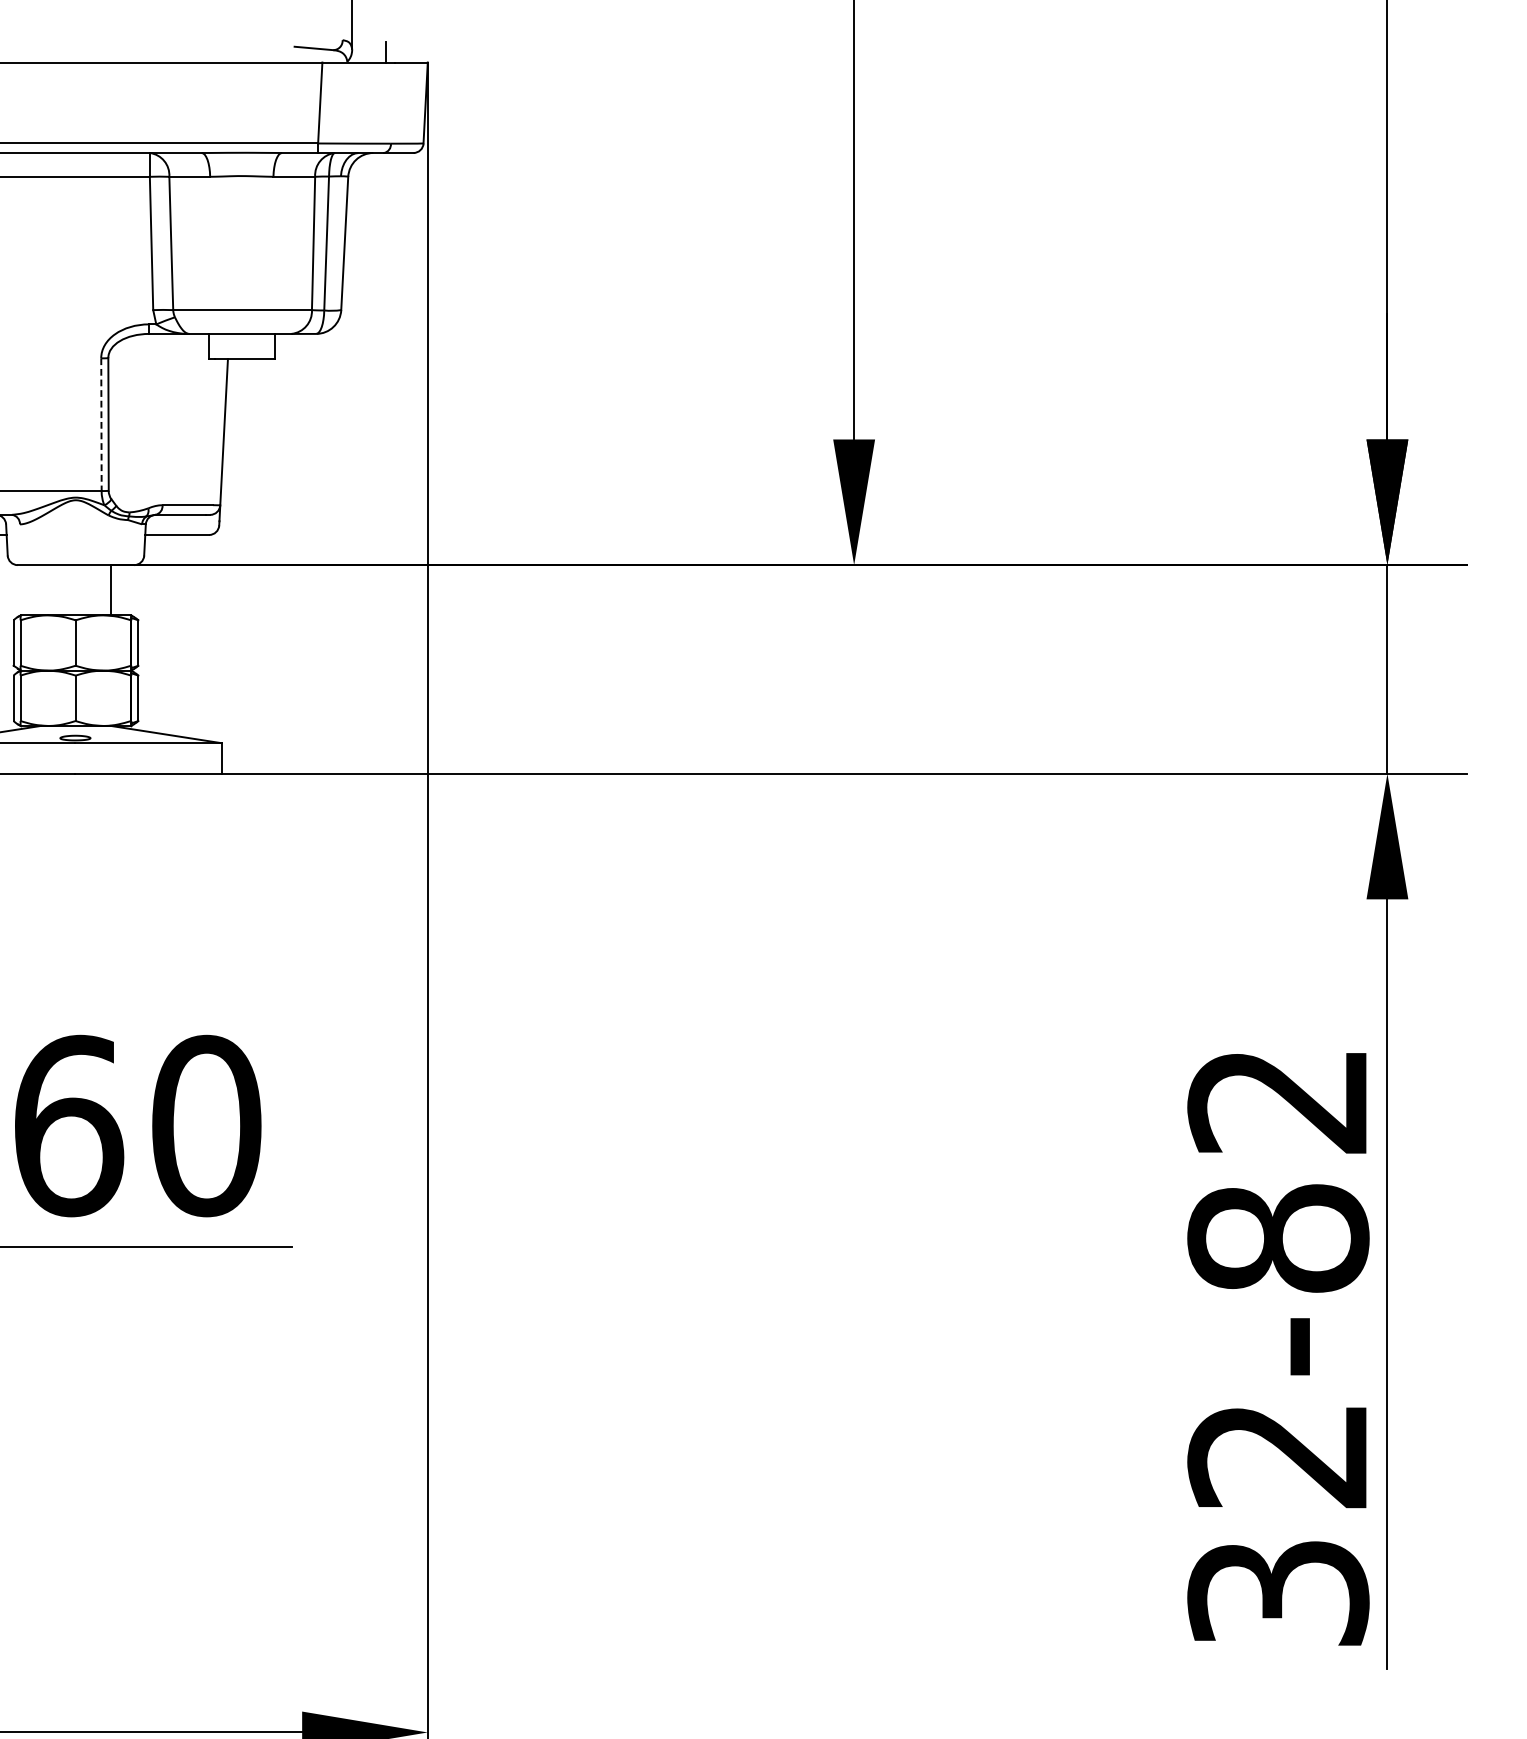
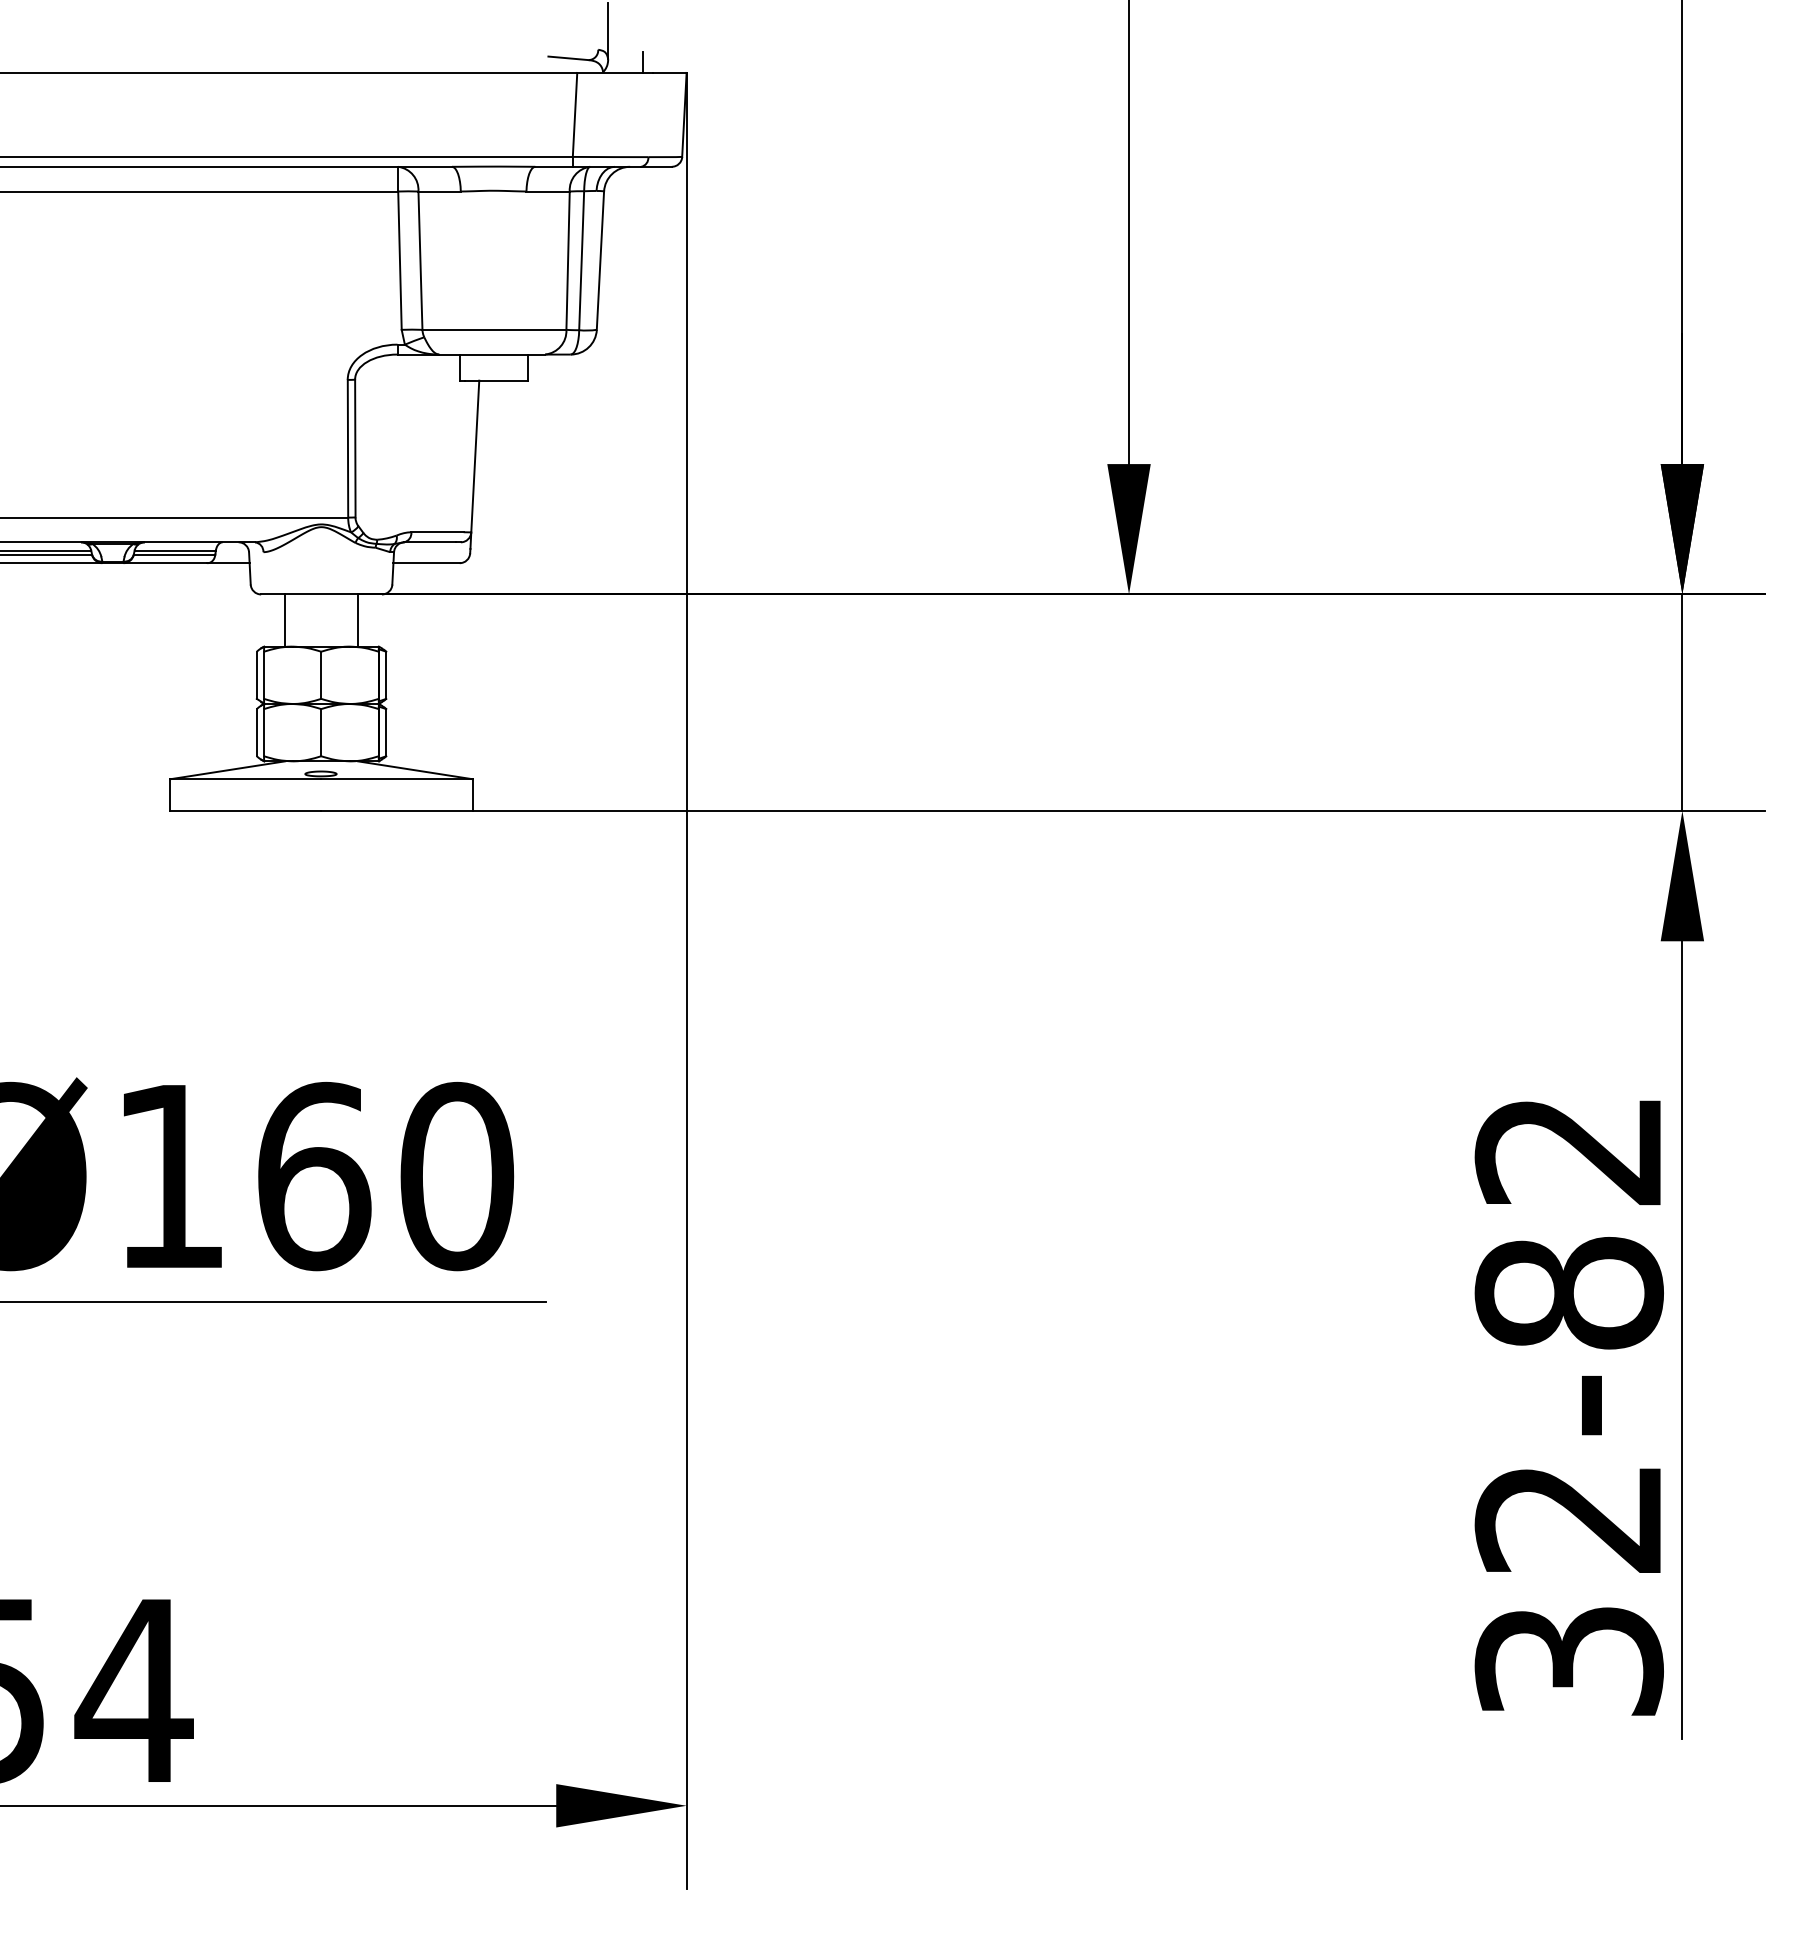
line: (101, 424) -> (348, 448), dashed -> solid
line: (41, 590) -> (285, 620), added

